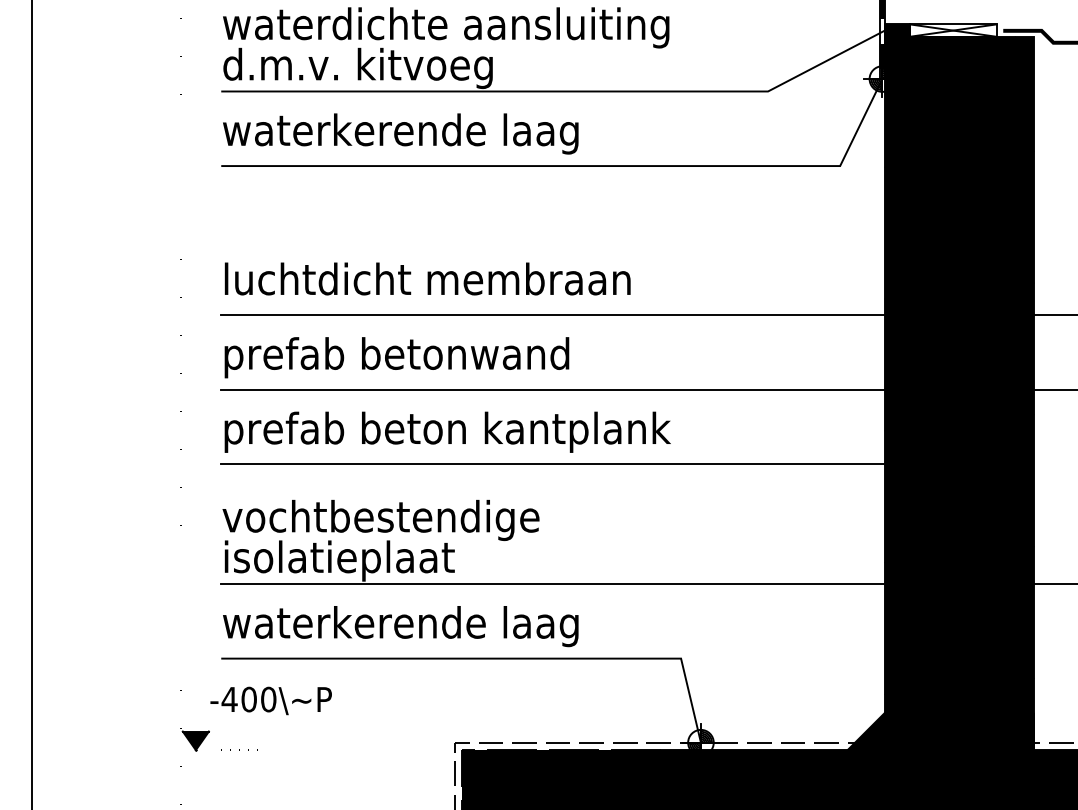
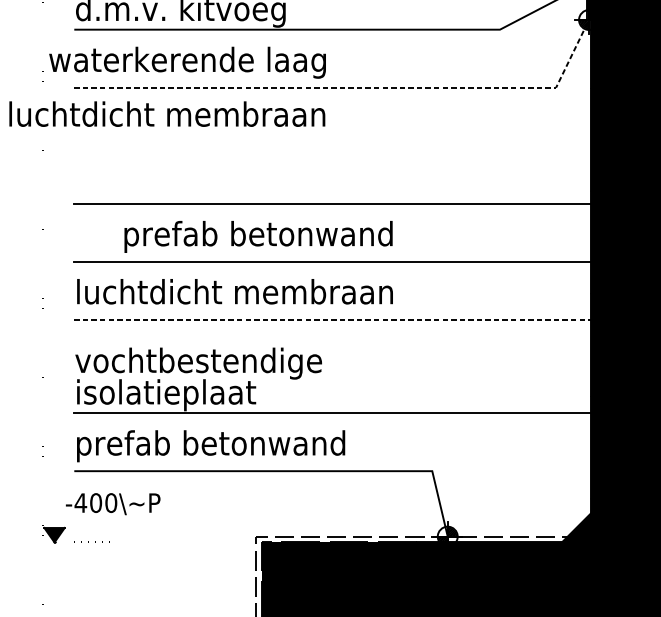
text: (400, 133) -> (187, 62), moved
line: (580, 166) -> (353, 88), solid -> dashed
text: (427, 278) -> (167, 113), moved
text: (396, 357) -> (258, 236), moved
text: (447, 431) -> (250, 294), prefab beton kantplank -> luchtdicht membraan
line: (590, 464) -> (361, 320), solid -> dashed
text: (400, 626) -> (213, 446), waterkerende laag -> prefab betonwand

